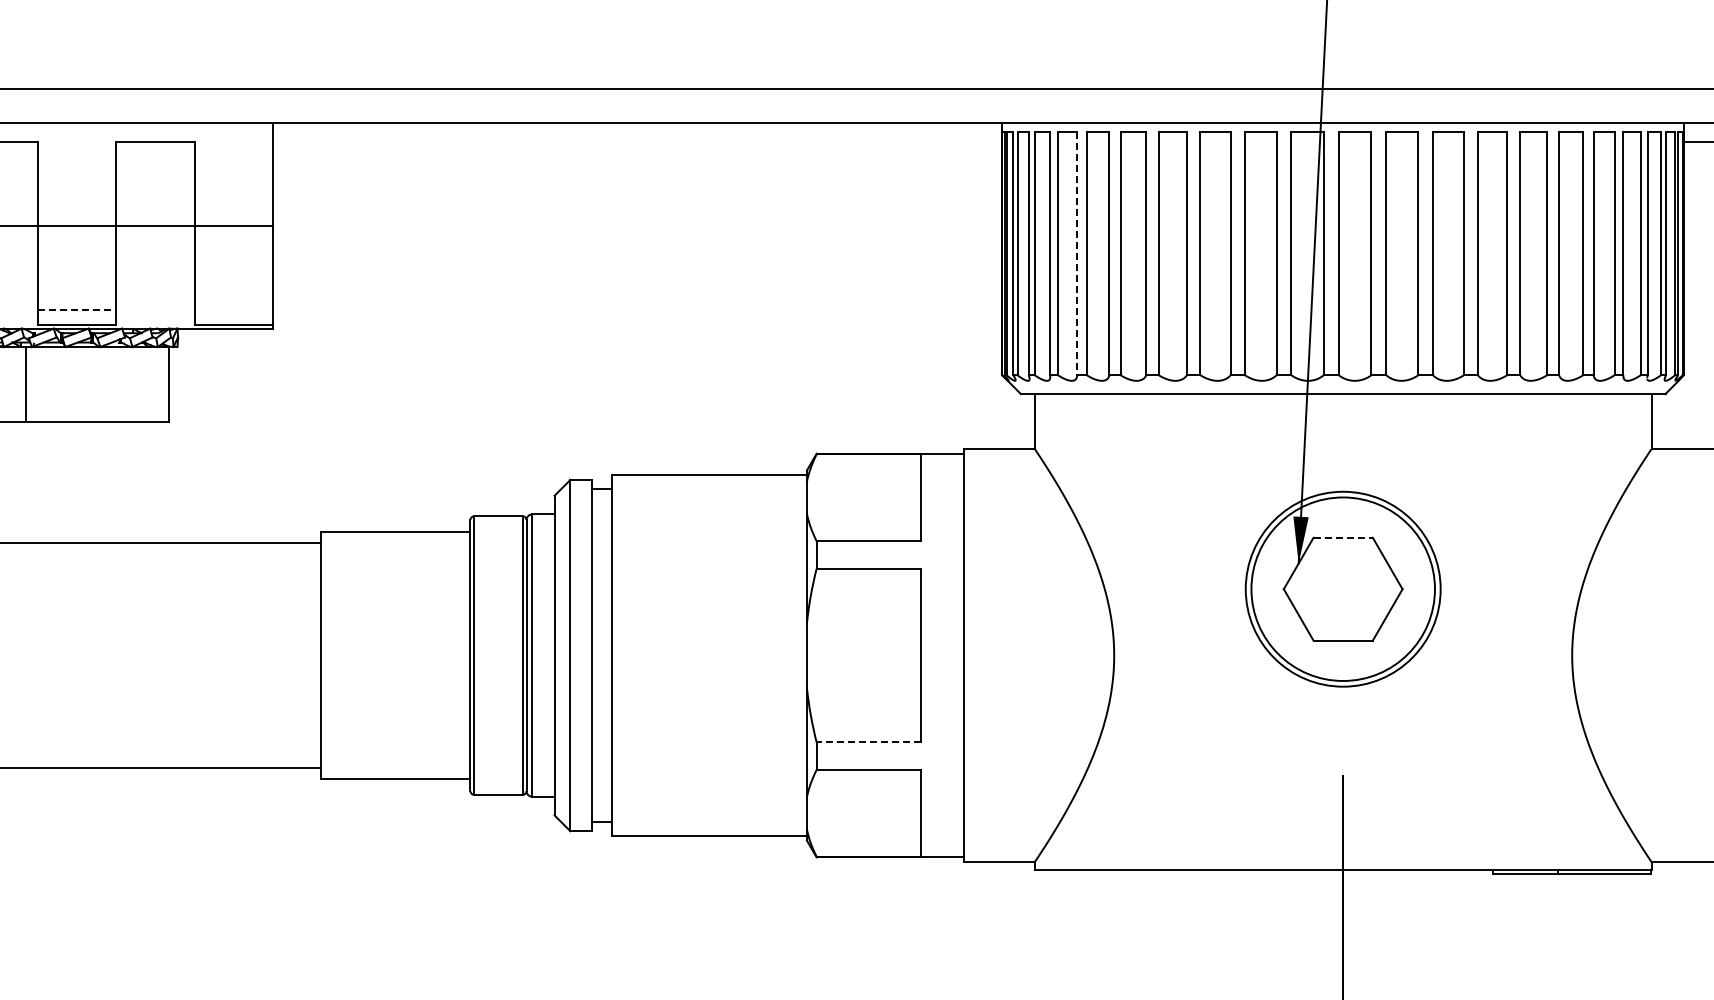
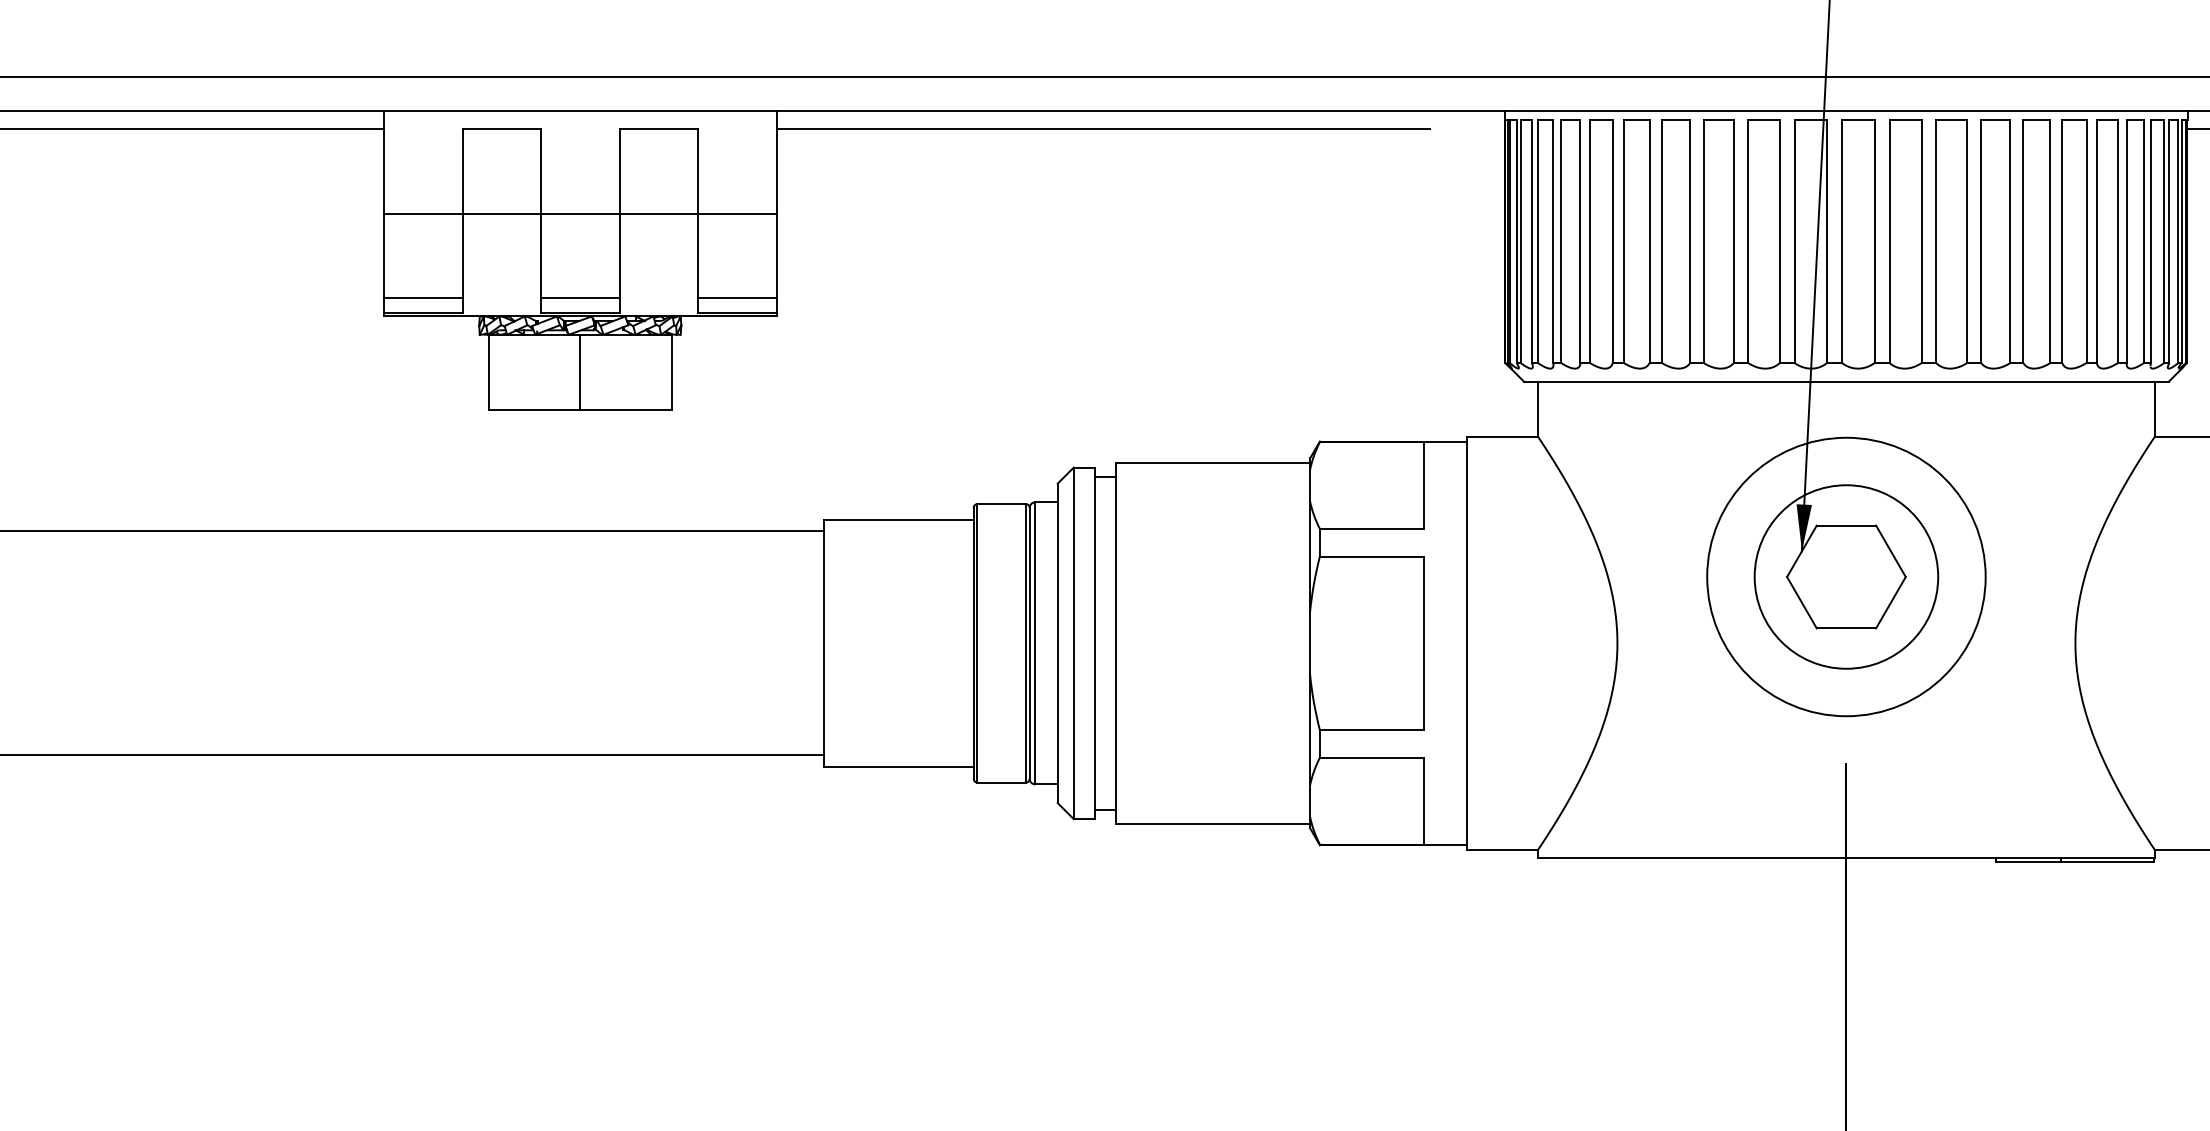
line: (600, 141) -> (1103, 129), added
line: (1077, 254) -> (1580, 242), dashed -> solid
line: (77, 309) -> (580, 297), dashed -> solid
line: (234, 309) -> (737, 297), added
line: (26, 383) -> (580, 371), moved
line: (1343, 537) -> (1846, 525), dashed -> solid
circle: (1343, 588) -> (1846, 576), size x1.43
line: (868, 742) -> (1371, 730), dashed -> solid

